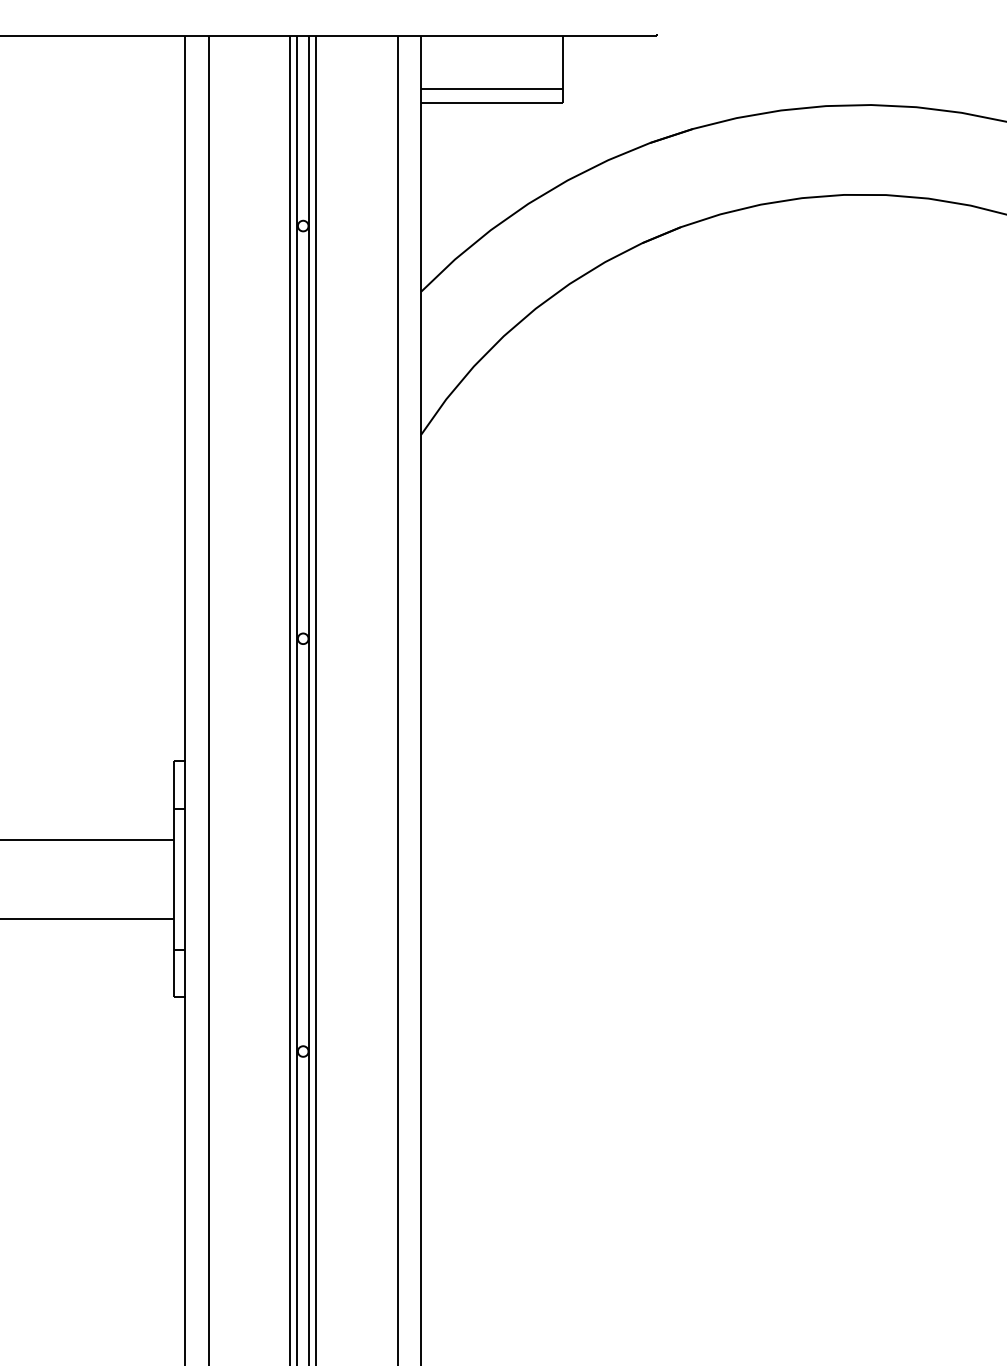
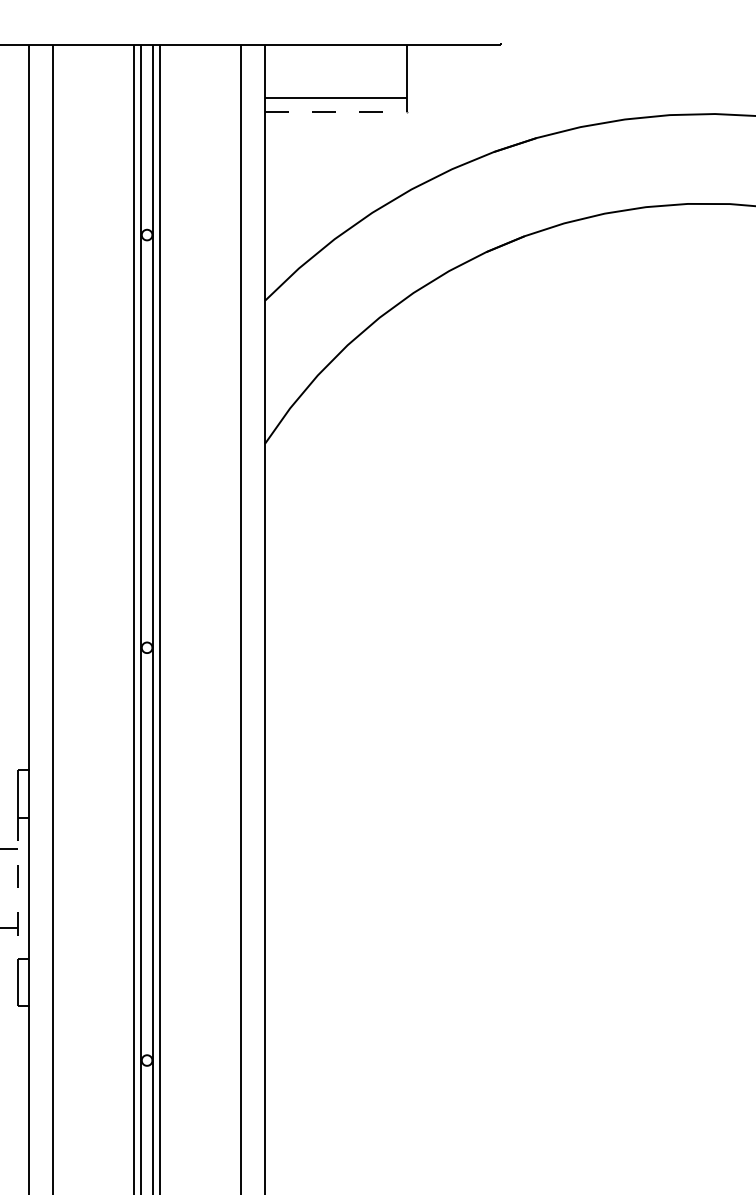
line: (491, 102) -> (335, 111), solid -> dashed
line: (173, 879) -> (17, 888), solid -> dashed

